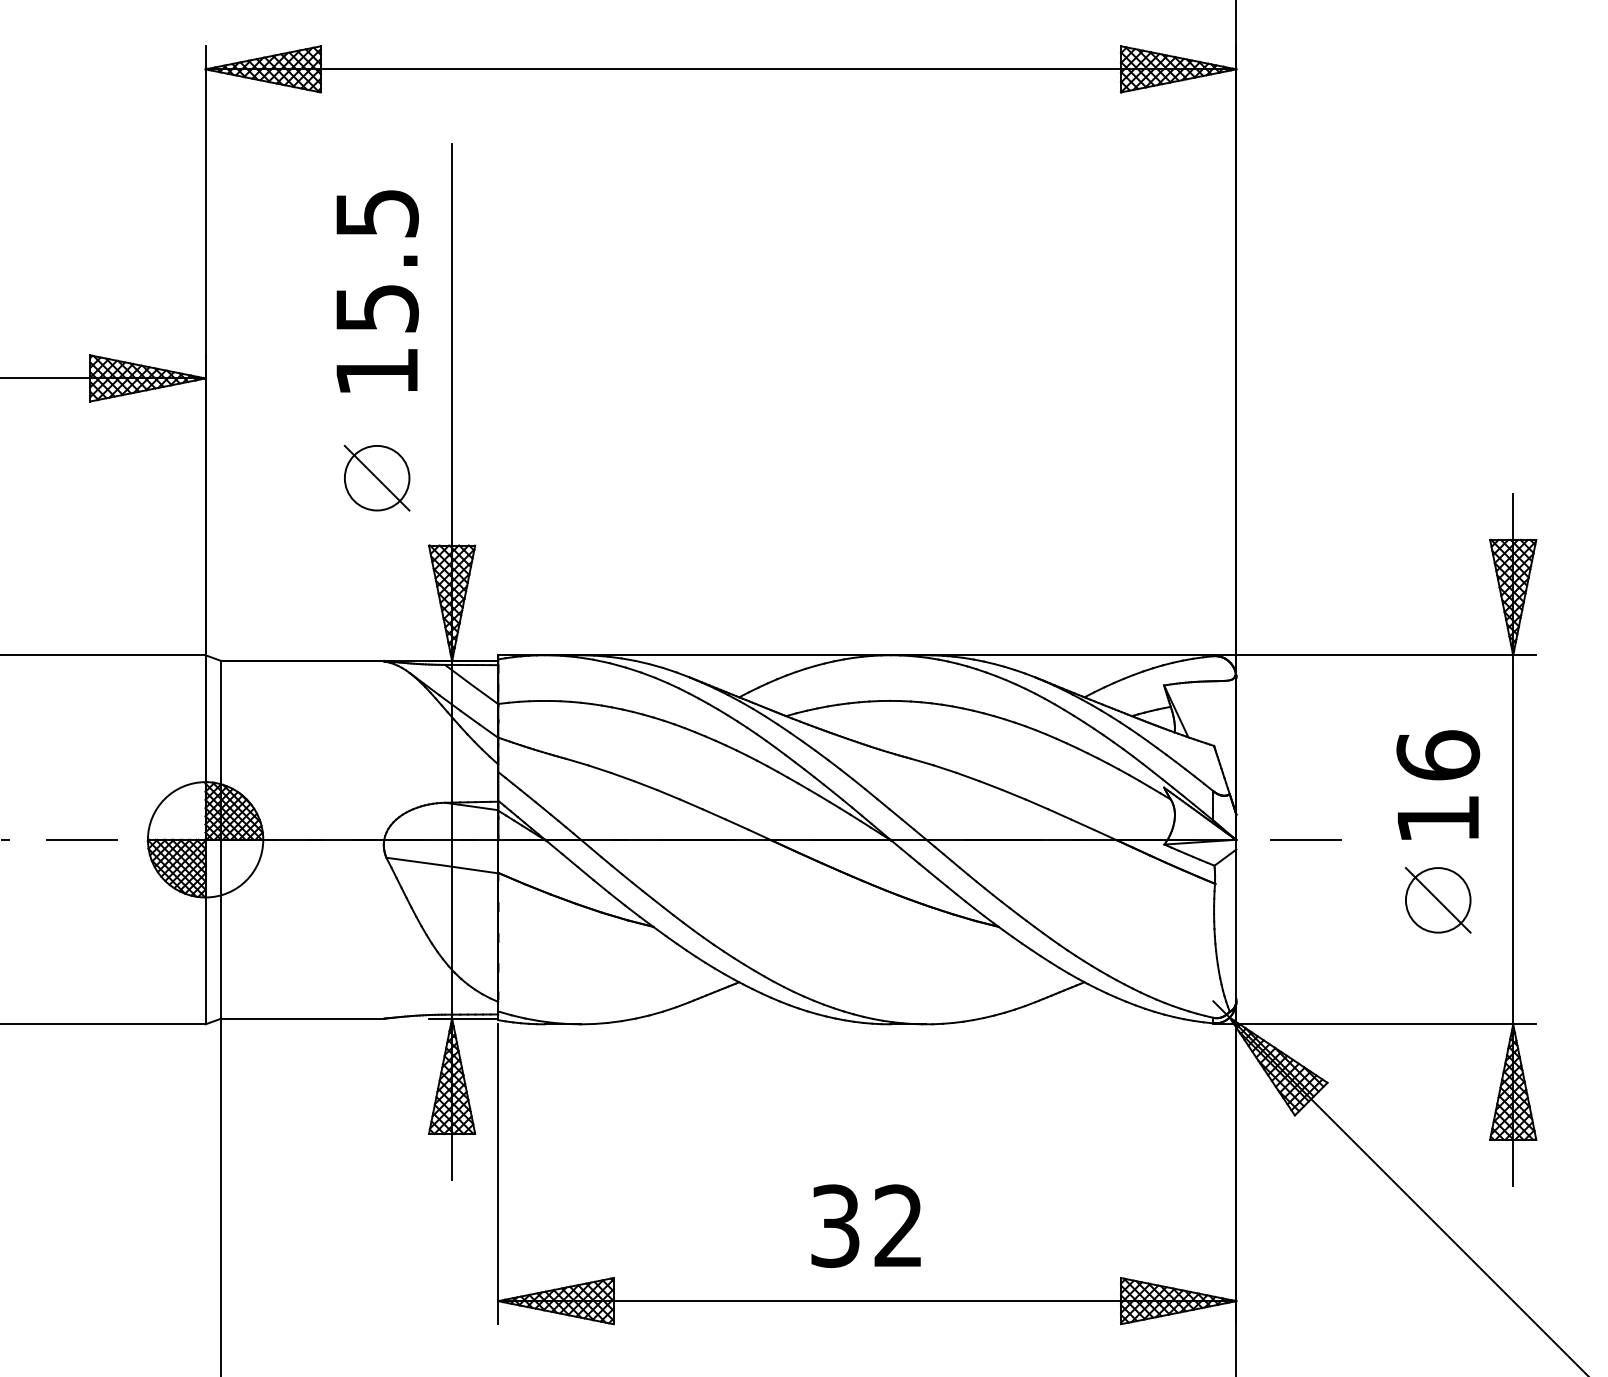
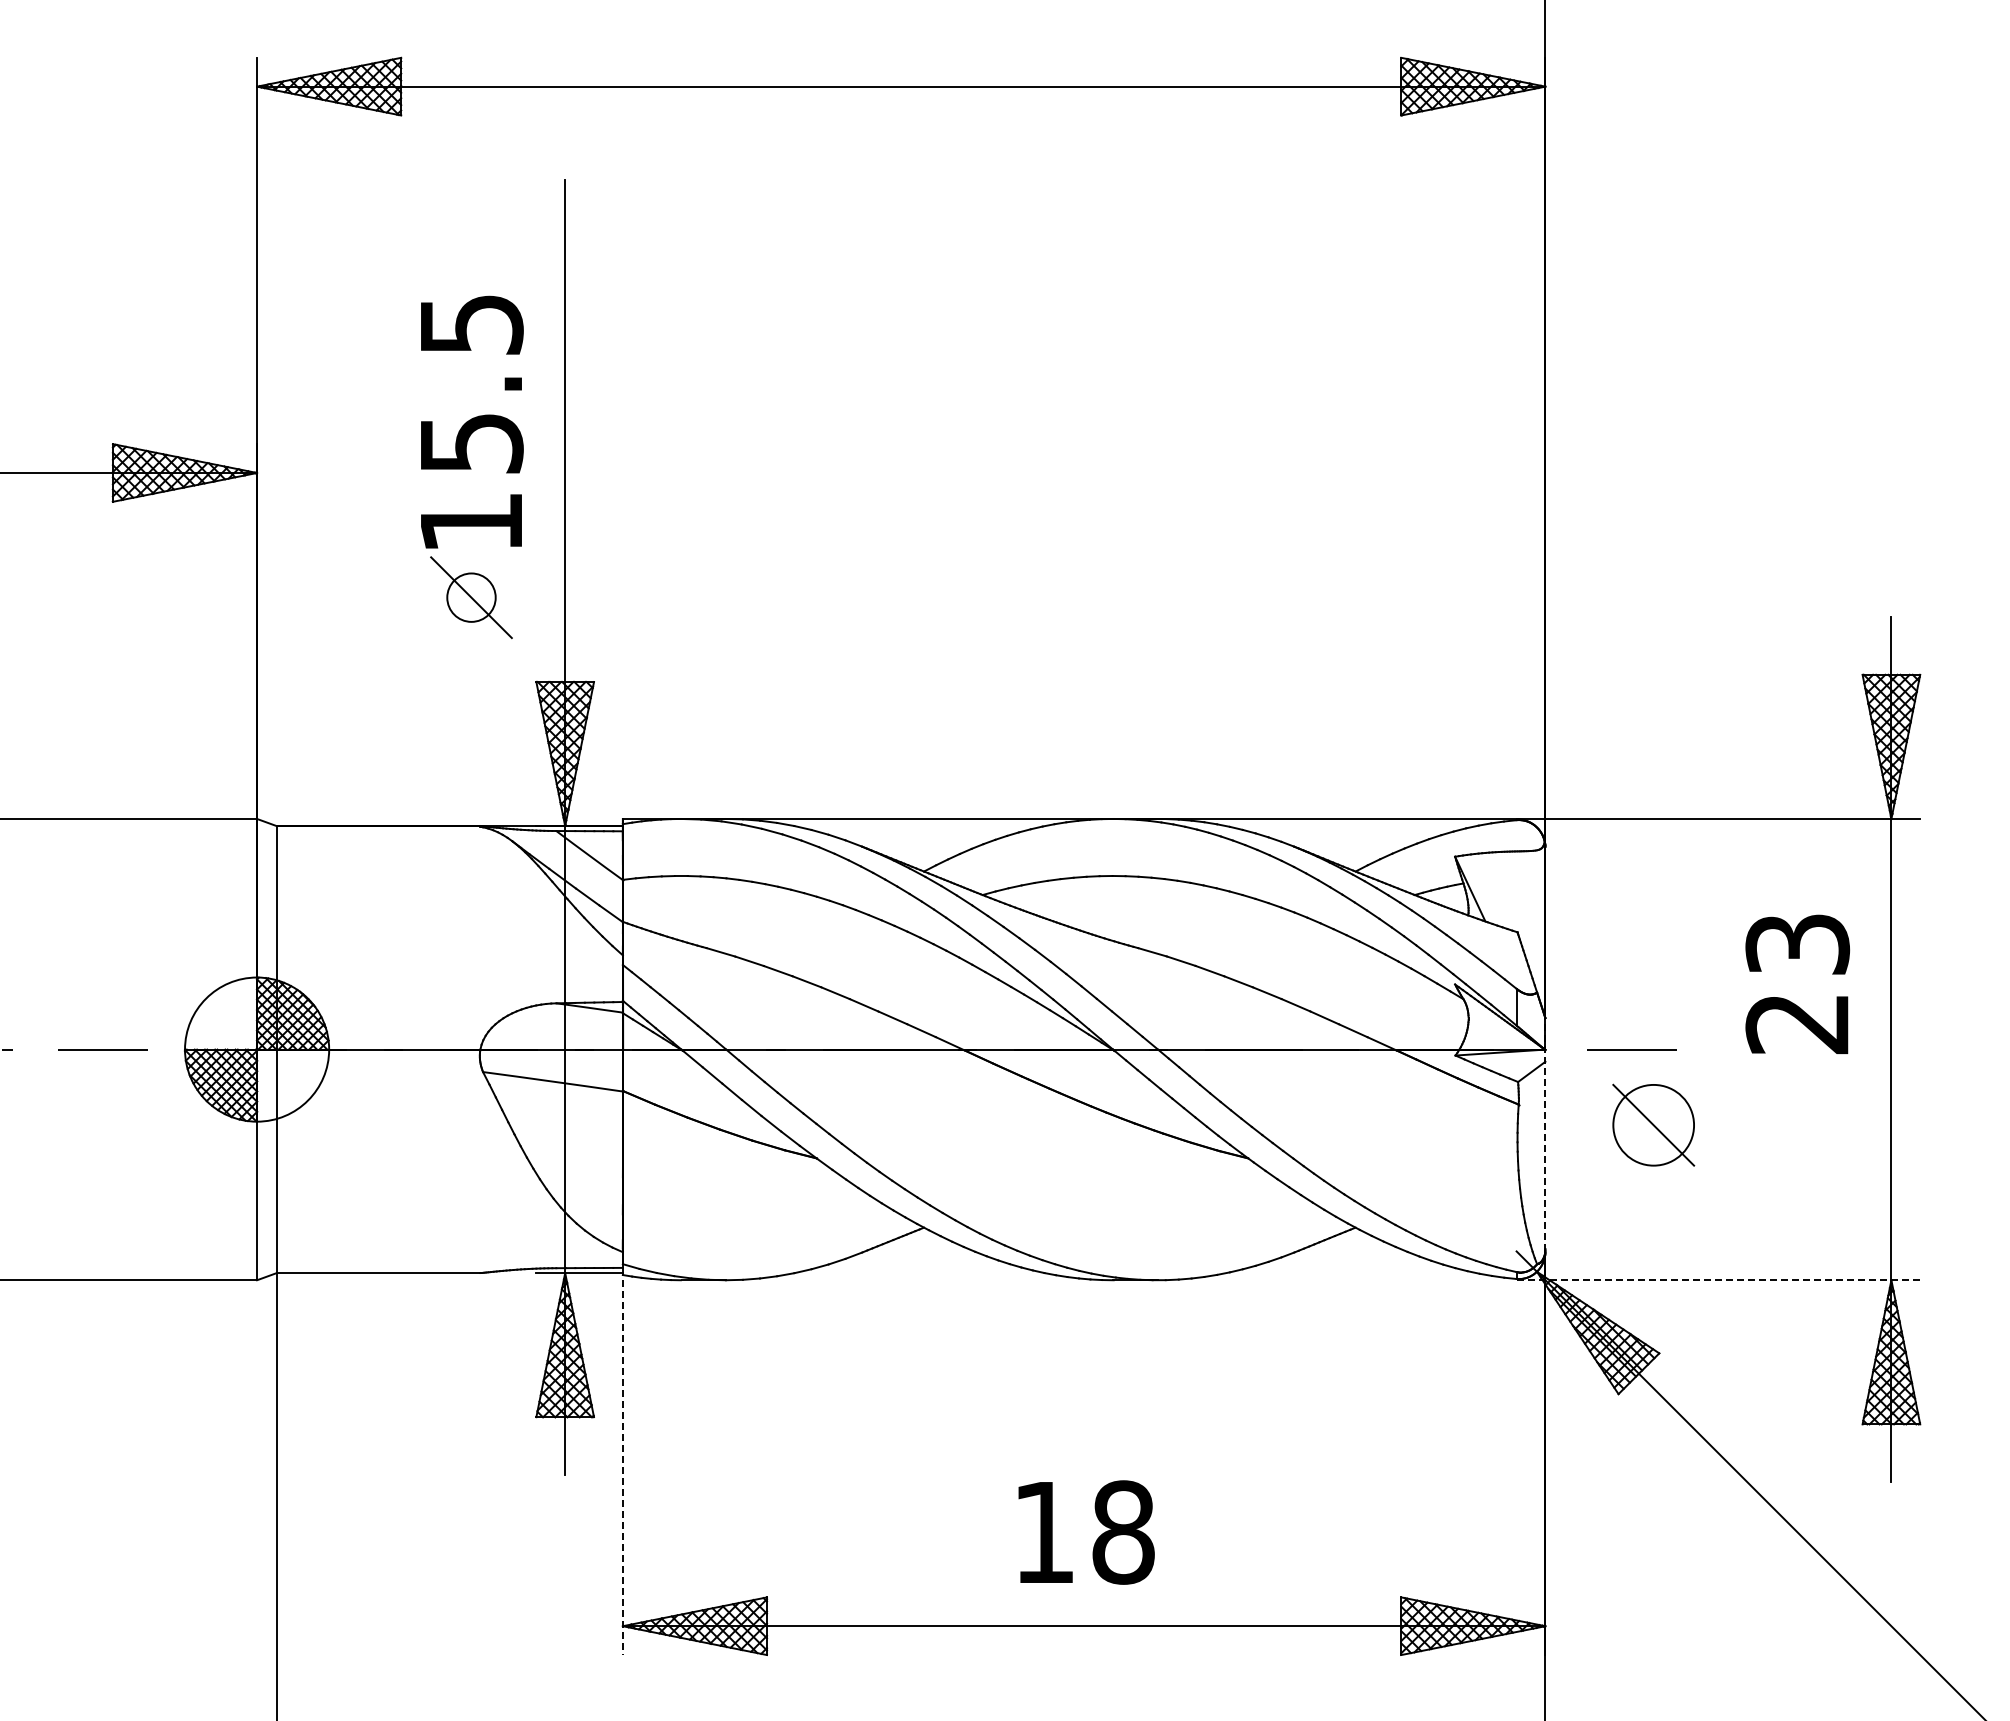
text: (377, 290) -> (472, 421), moved
circle: (377, 478) -> (471, 597), size x0.6
text: (1438, 786) -> (1797, 983), 16 -> 23
part: (1438, 899) -> (1653, 1124), moved
line: (1236, 907) -> (1545, 1134), solid -> dashed
line: (1374, 1024) -> (1718, 1280), solid -> dashed
line: (497, 1174) -> (622, 1468), solid -> dashed
text: (867, 1226) -> (1084, 1532), 32 -> 18

